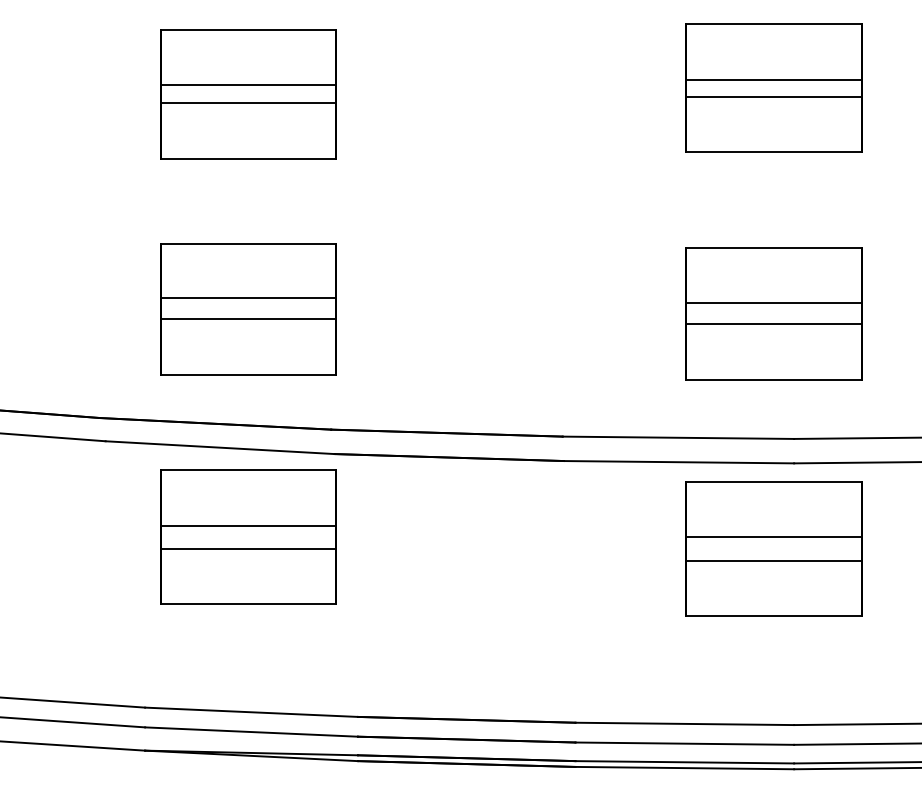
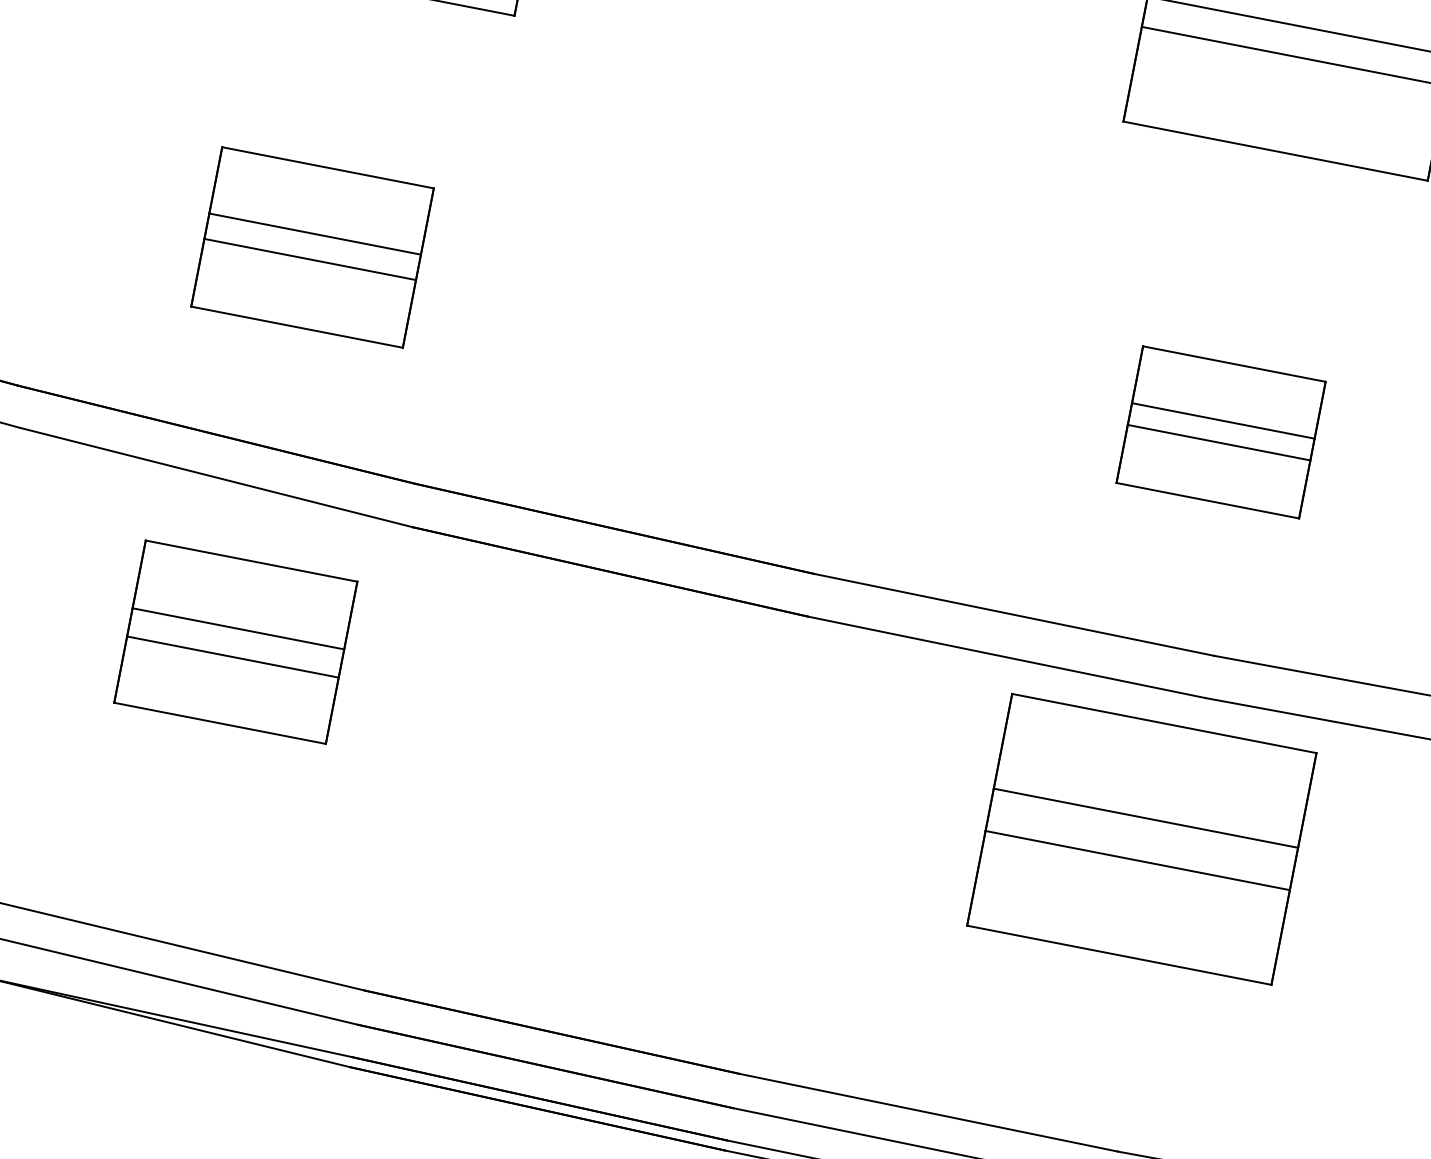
part: (248, 309) -> (312, 247), size x0.7
part: (773, 313) -> (1220, 431), size x0.6
part: (248, 536) -> (235, 641), size x0.7

